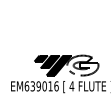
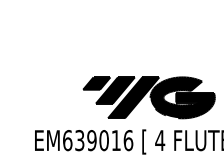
fill: (82, 65) -> (181, 97), added

